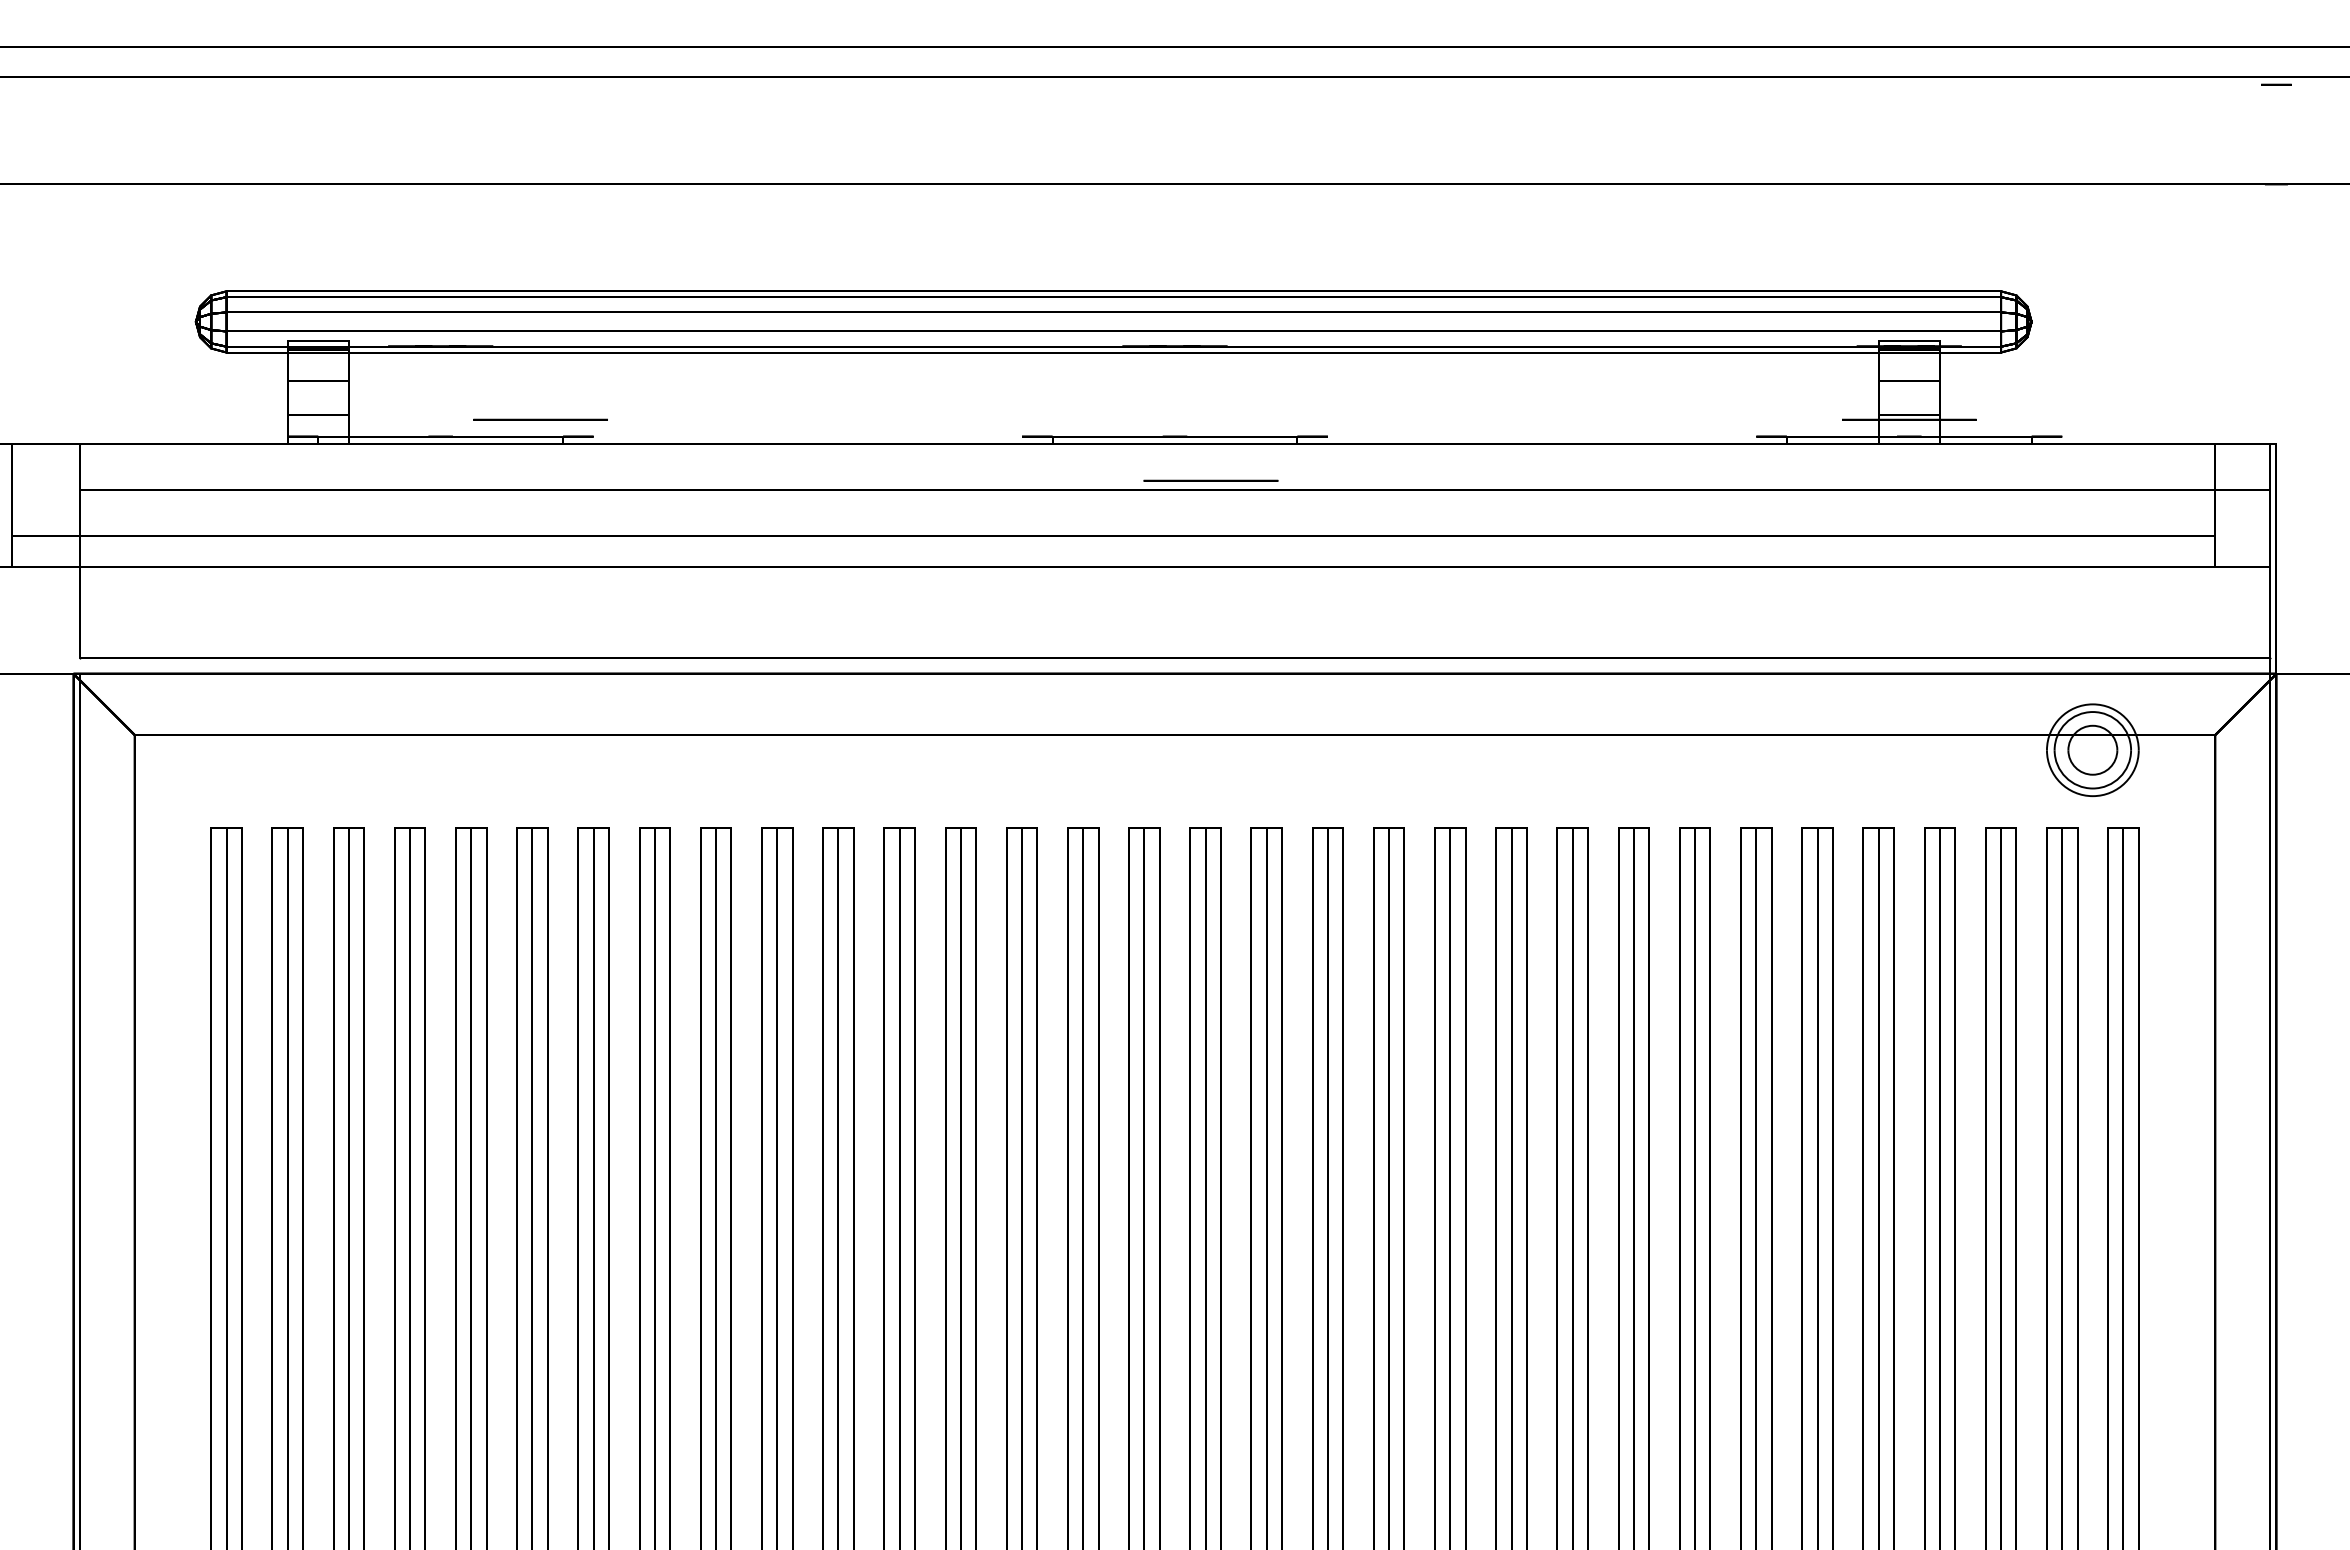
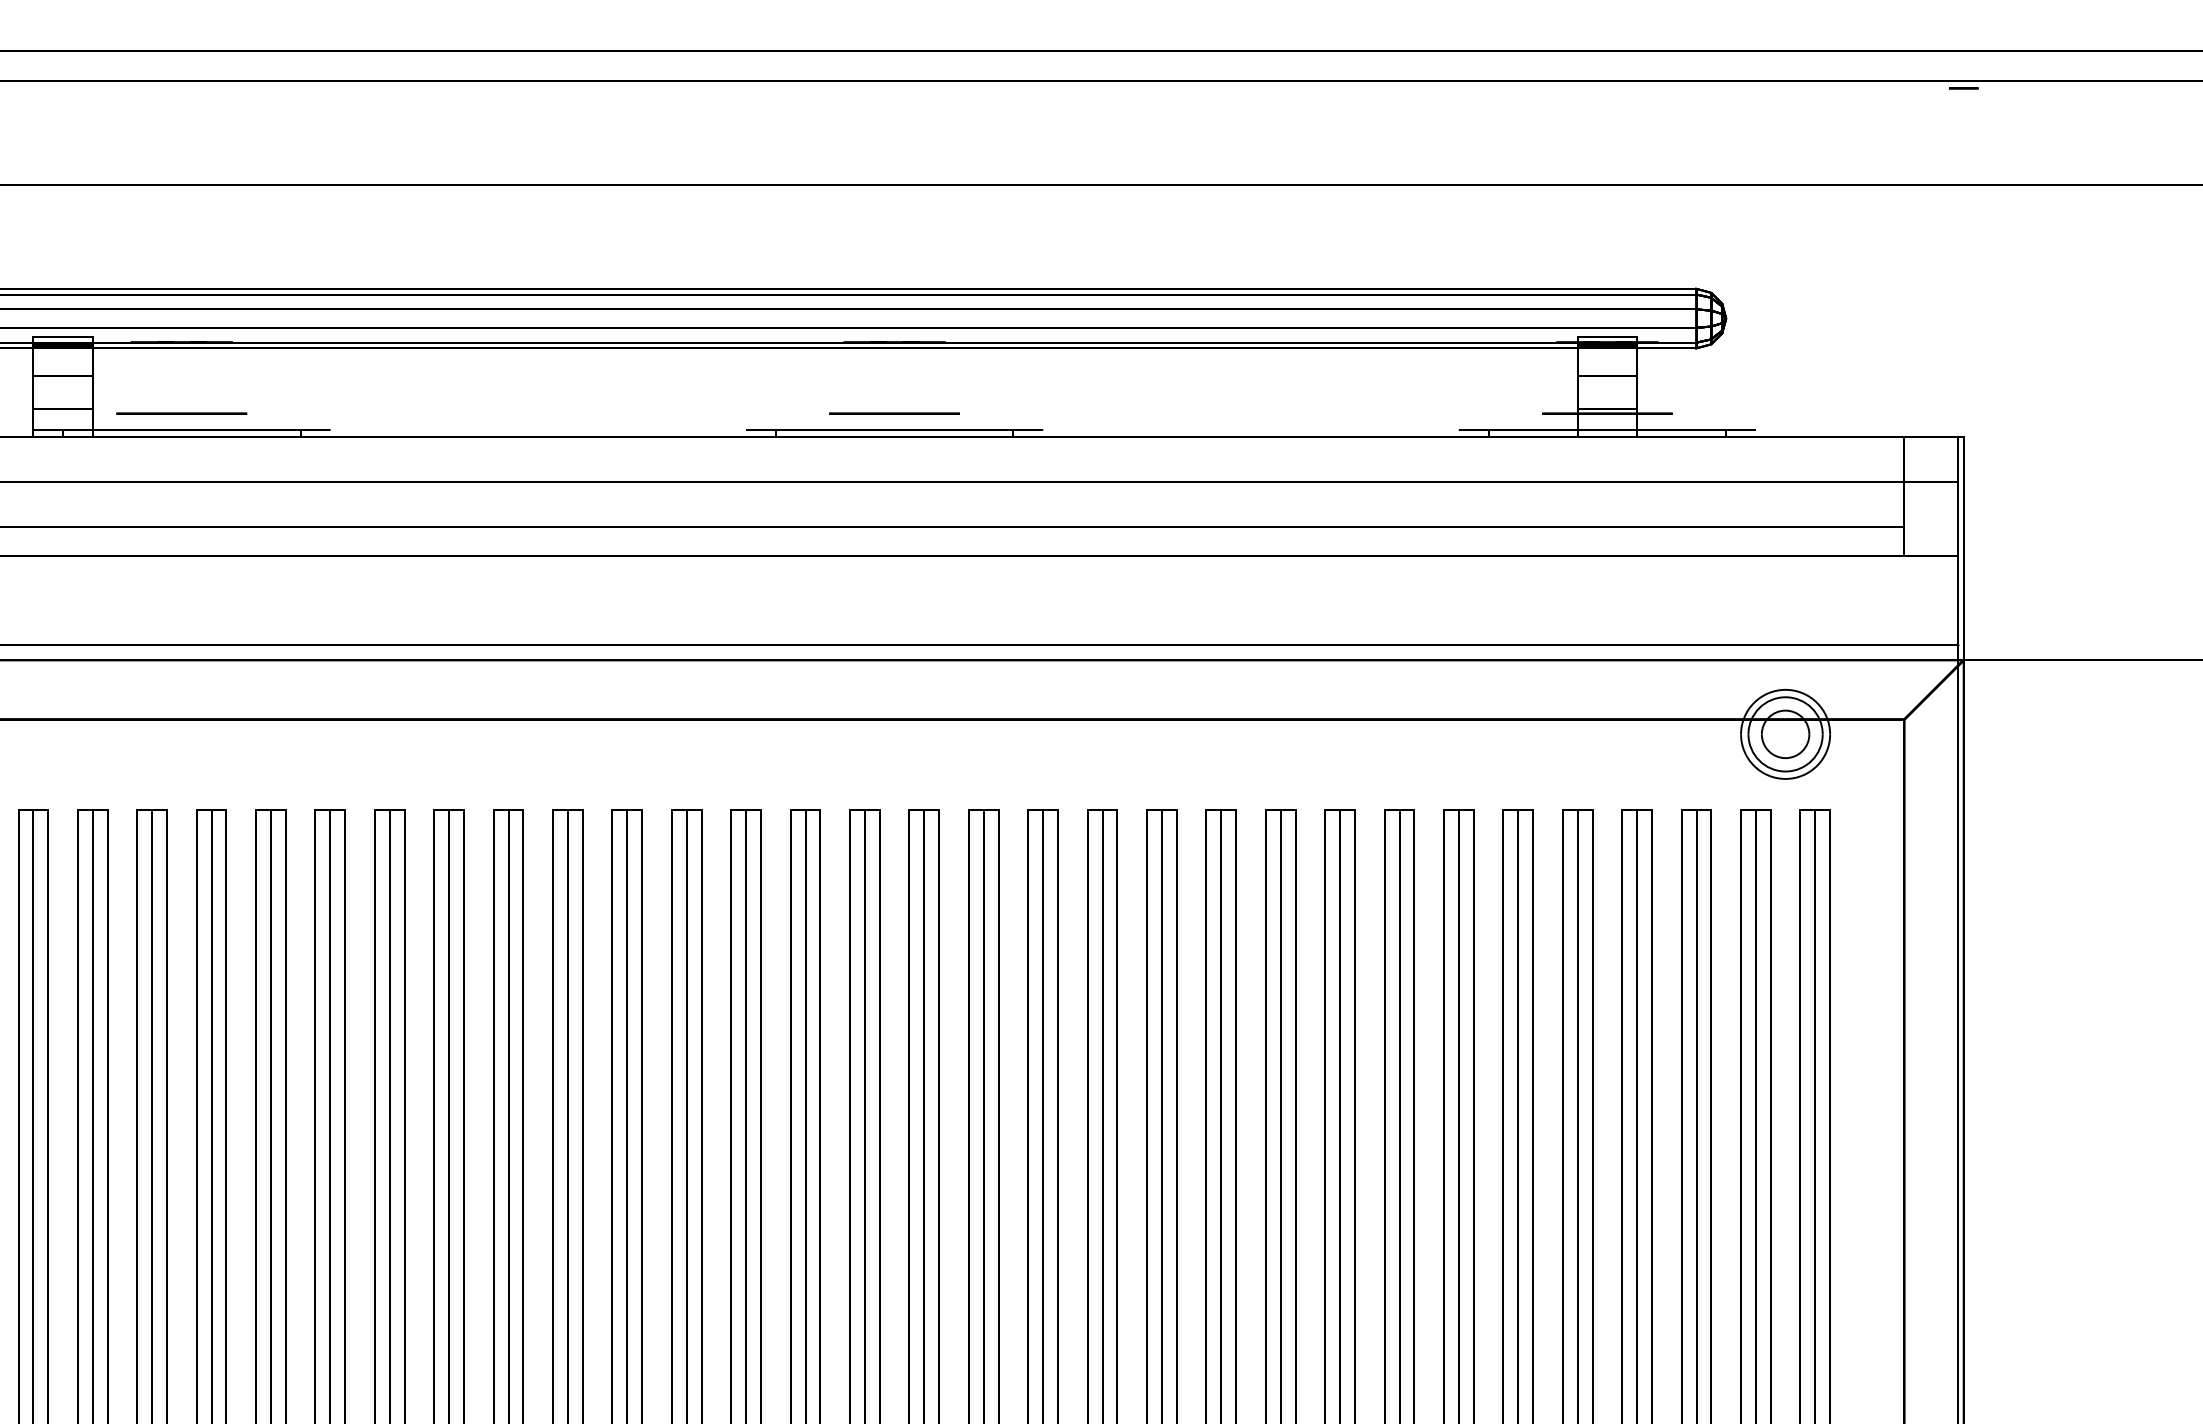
circle: (540, 419) -> (181, 413), moved
circle: (1210, 480) -> (894, 413), moved

